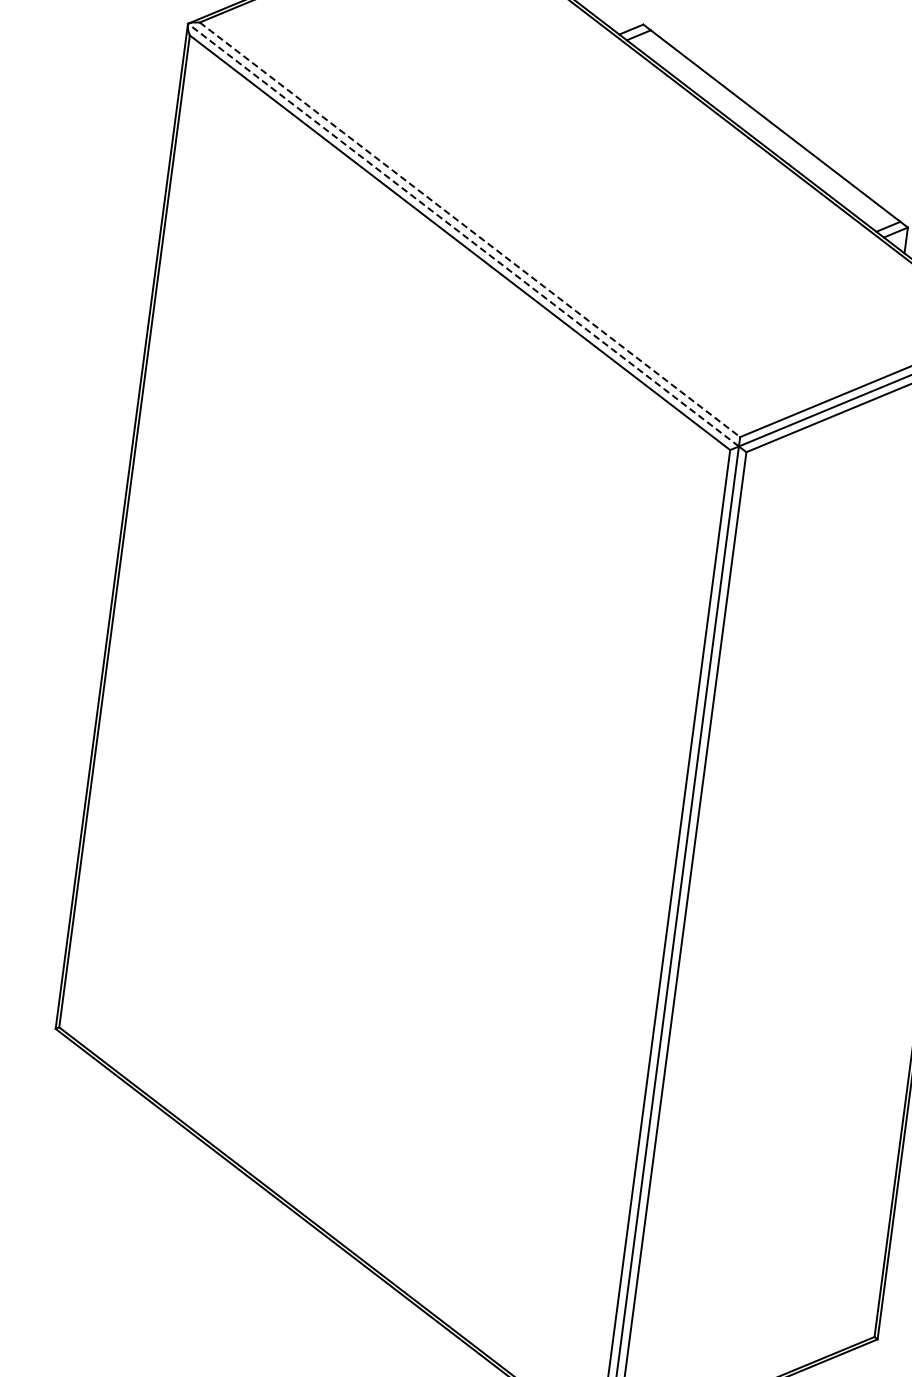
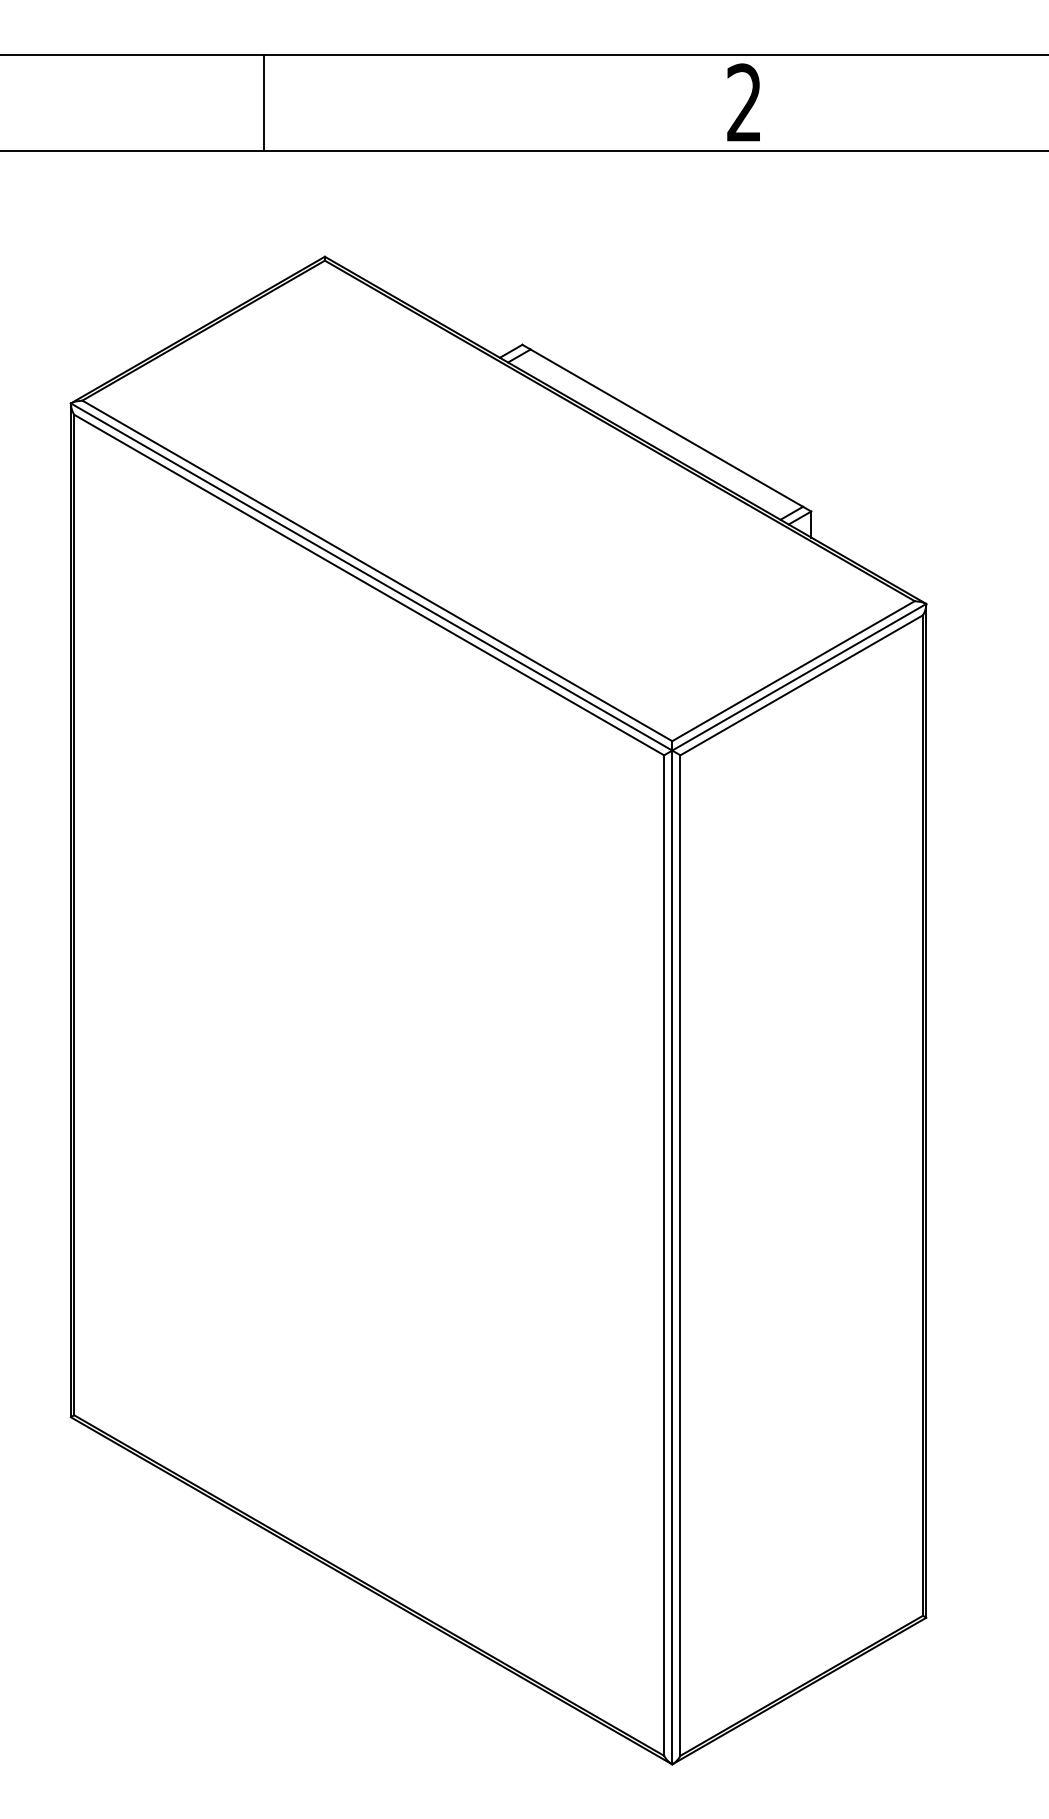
line: (470, 229) -> (377, 570), dashed -> solid
line: (463, 234) -> (371, 576), dashed -> solid

